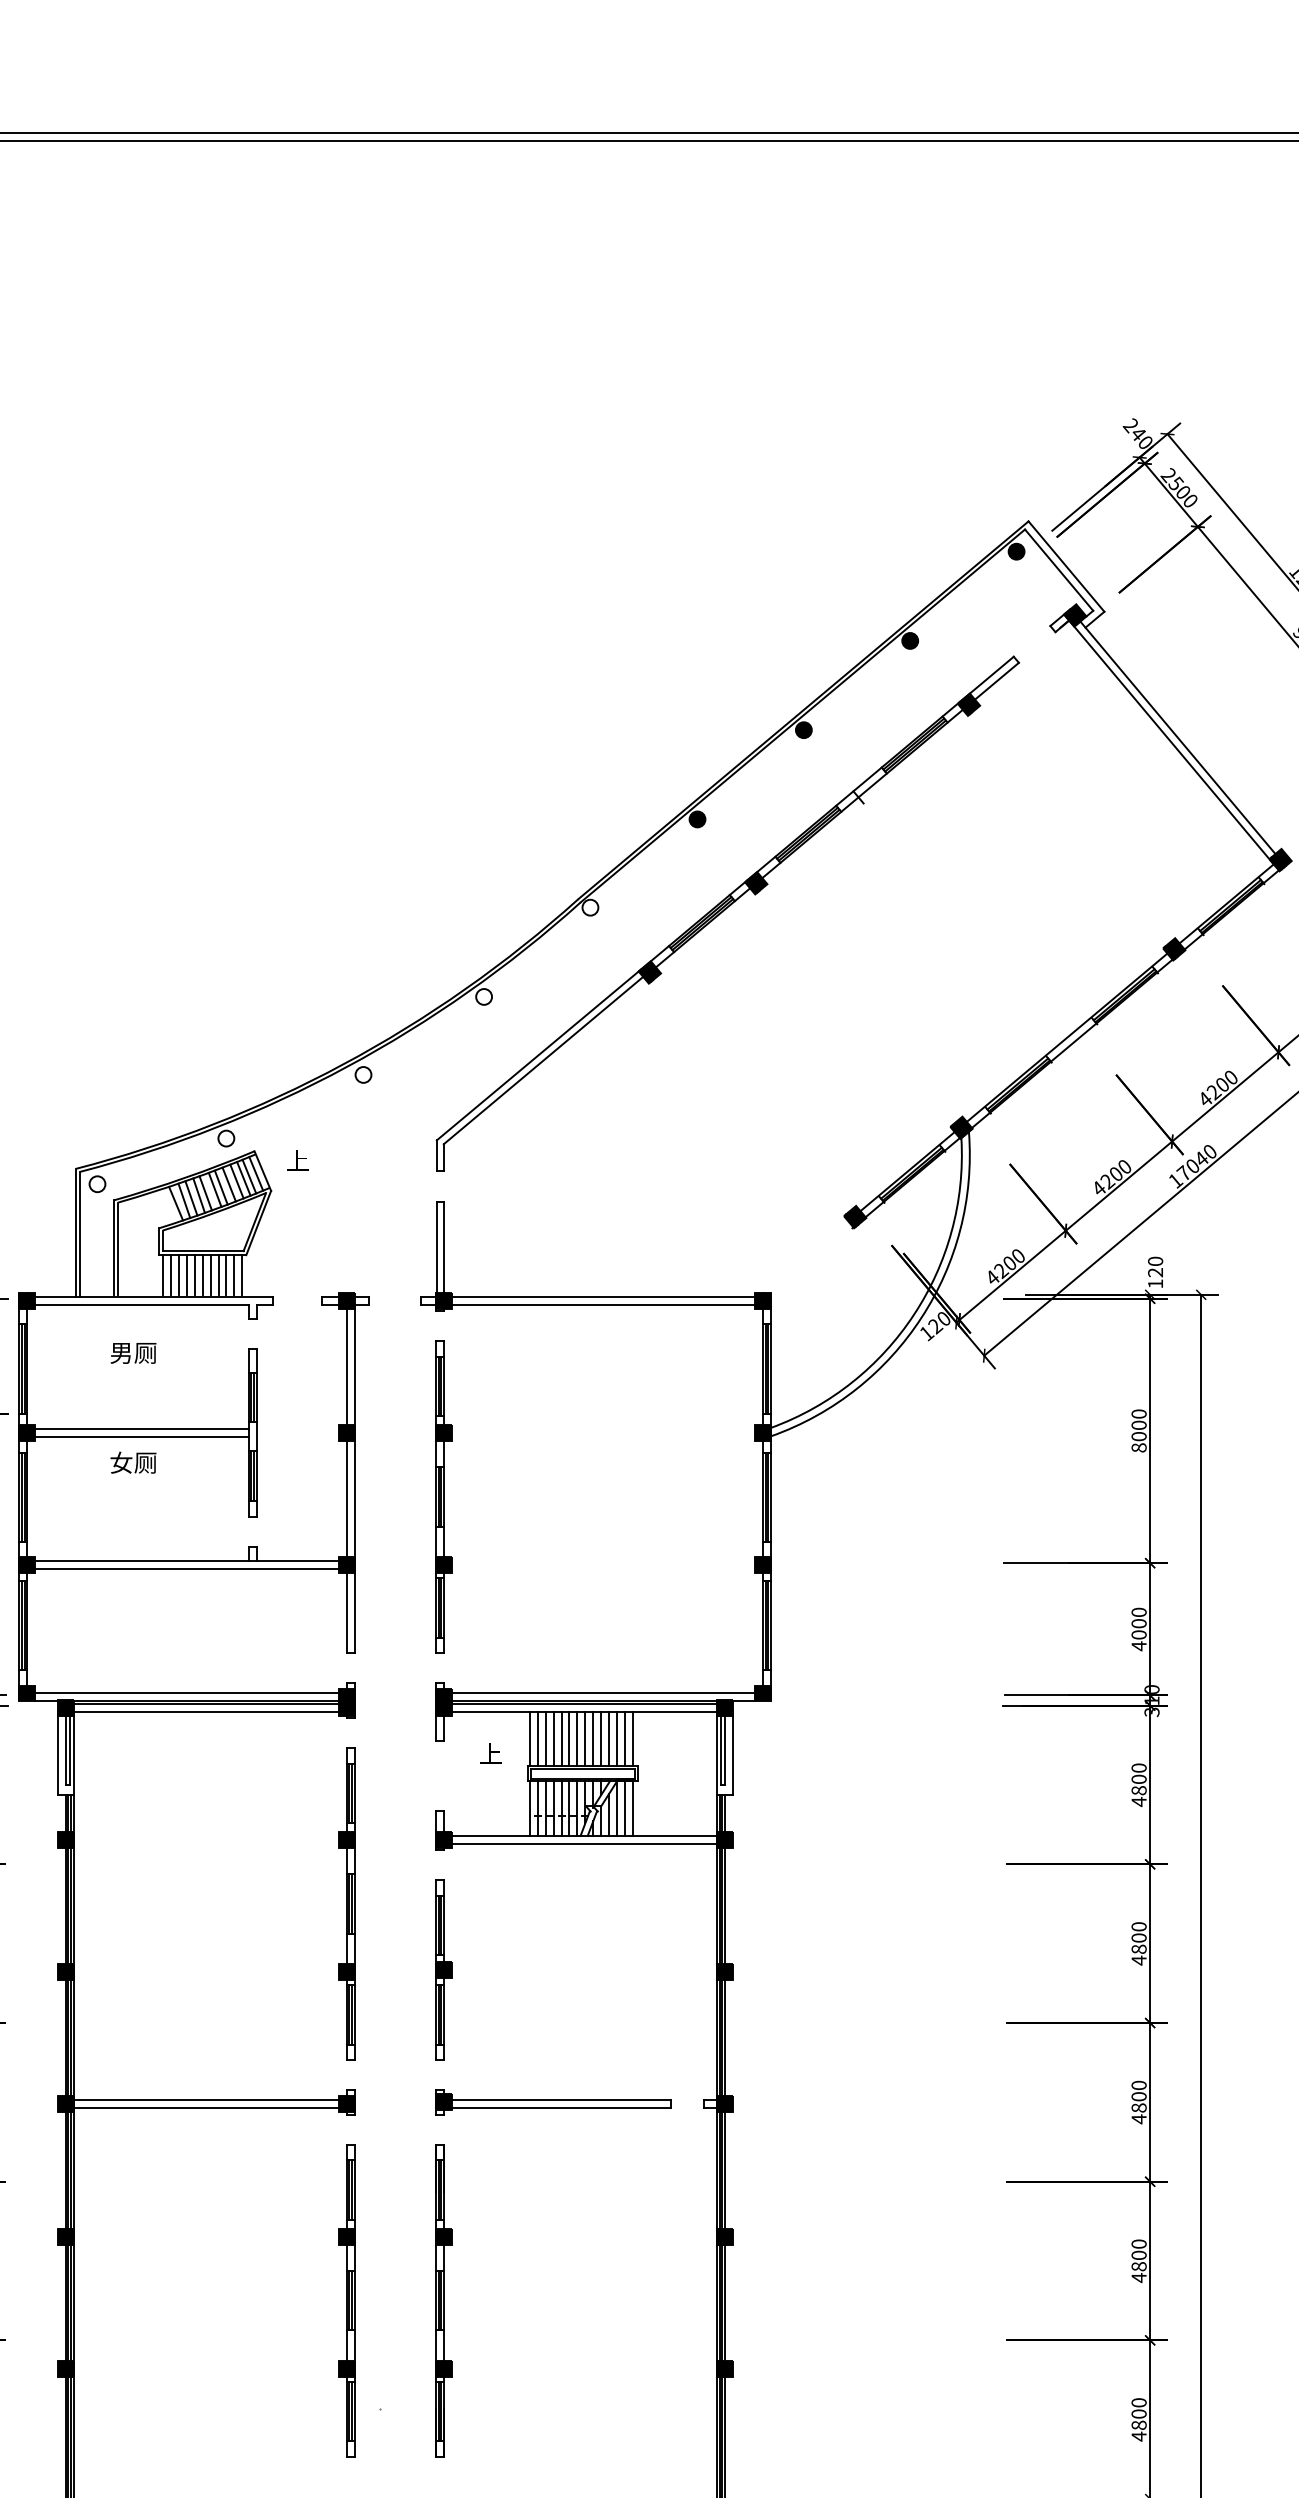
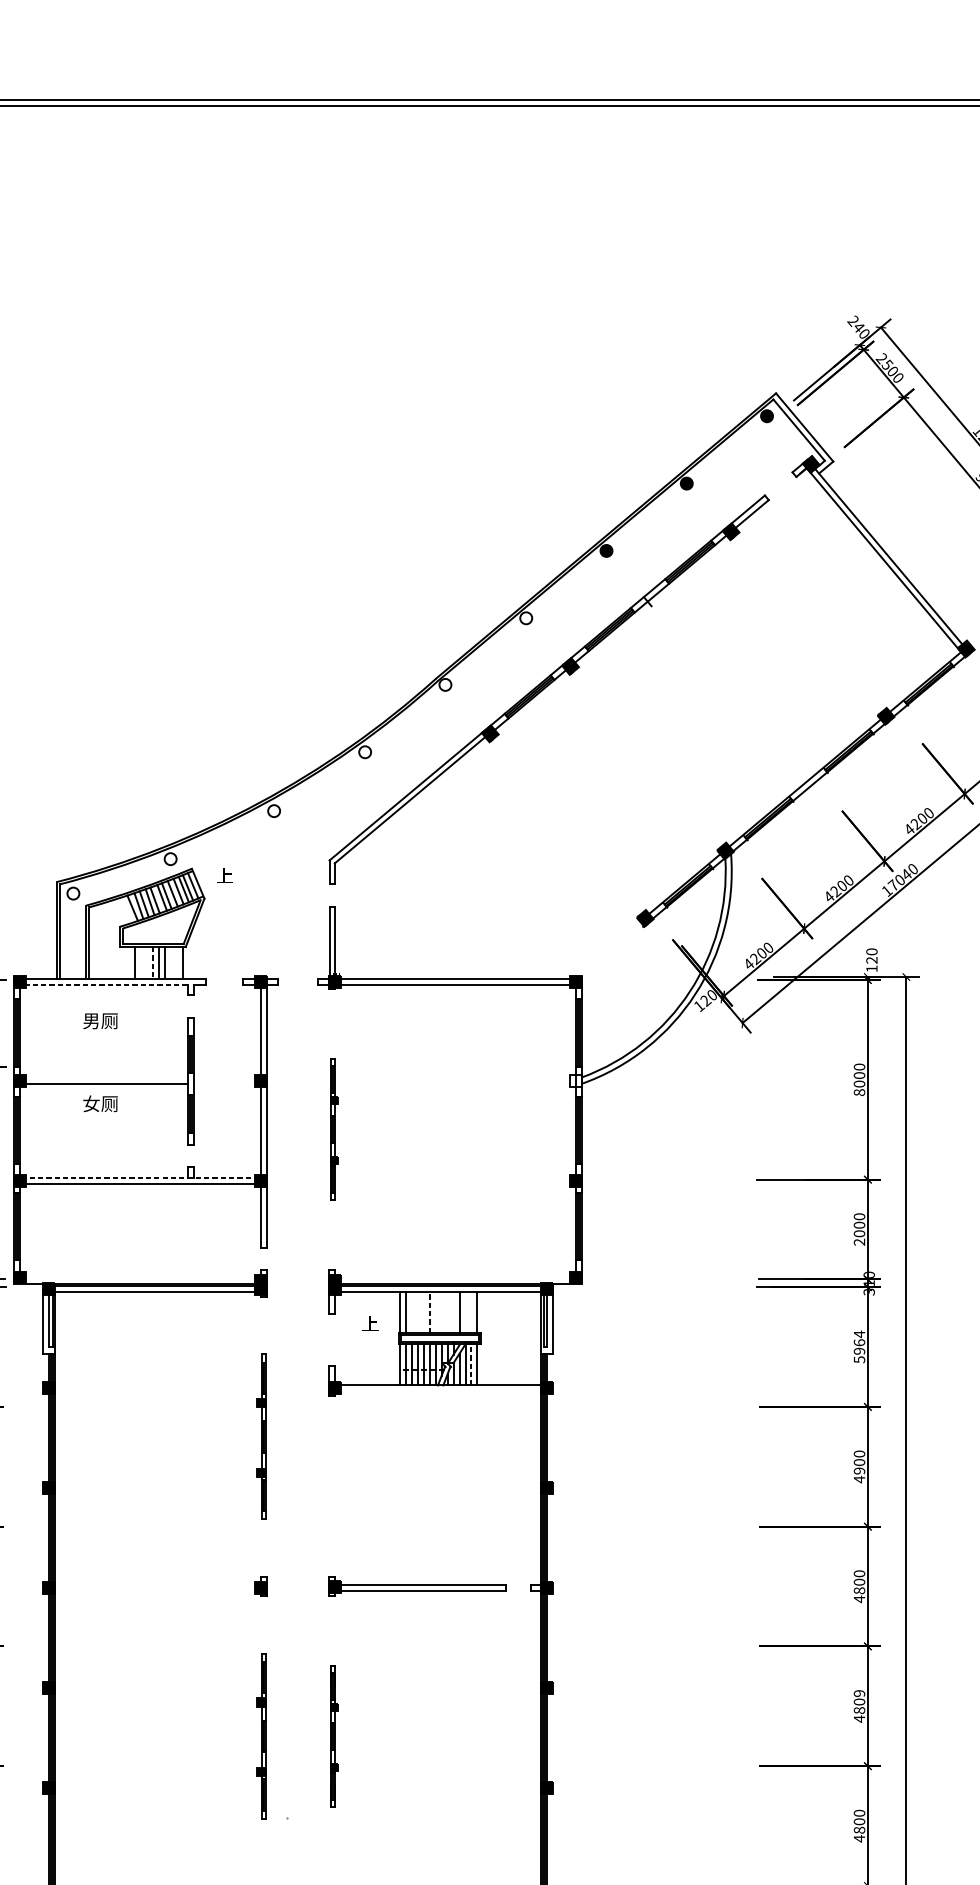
fill: (697, 819) -> (526, 618), removed
line: (162, 1274) -> (122, 961), removed
line: (170, 1274) -> (128, 961), removed
line: (186, 1274) -> (140, 961), removed
line: (194, 1274) -> (146, 961), removed
line: (202, 1274) -> (152, 961), solid -> dashed
line: (226, 1274) -> (170, 961), removed
line: (234, 1274) -> (176, 961), removed
line: (142, 1304) -> (107, 984), solid -> dashed
line: (141, 1429) -> (106, 1078), removed
fill: (763, 1432) -> (576, 1080), removed
part: (443, 1496) -> (334, 1129), size x0.6
line: (194, 1561) -> (146, 1178), solid -> dashed
text: (1138, 1646) -> (859, 1242), 4000 -> 2000
line: (194, 1693) -> (146, 1277), removed
line: (595, 1693) -> (449, 1277), removed
line: (545, 1738) -> (411, 1311), removed
line: (553, 1738) -> (417, 1311), removed
line: (561, 1738) -> (423, 1311), removed
line: (569, 1738) -> (429, 1311), solid -> dashed
line: (577, 1738) -> (435, 1311), removed
line: (585, 1738) -> (441, 1311), removed
line: (593, 1738) -> (447, 1311), removed
line: (601, 1738) -> (453, 1311), removed
line: (617, 1738) -> (465, 1311), removed
line: (624, 1738) -> (471, 1311), removed
text: (1138, 1785) -> (859, 1347), 4800 -> 5964
line: (624, 1808) -> (471, 1364), solid -> dashed
line: (575, 1843) -> (434, 1391), removed
part: (346, 1903) -> (261, 1436), size x0.7
text: (1138, 1948) -> (859, 1470), 4800 -> 4900
part: (443, 1969) -> (334, 1486), removed
line: (213, 2100) -> (160, 1585), removed
line: (205, 2108) -> (154, 1591), removed
text: (1138, 2243) -> (859, 1693), 4800 -> 4809
part: (346, 2300) -> (261, 1736), size x0.7
part: (443, 2300) -> (334, 1736), size x0.6

